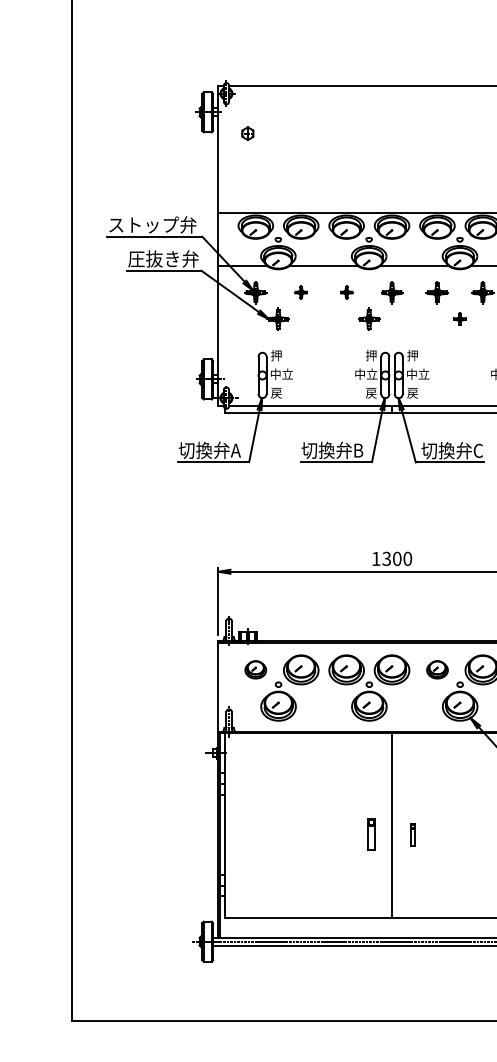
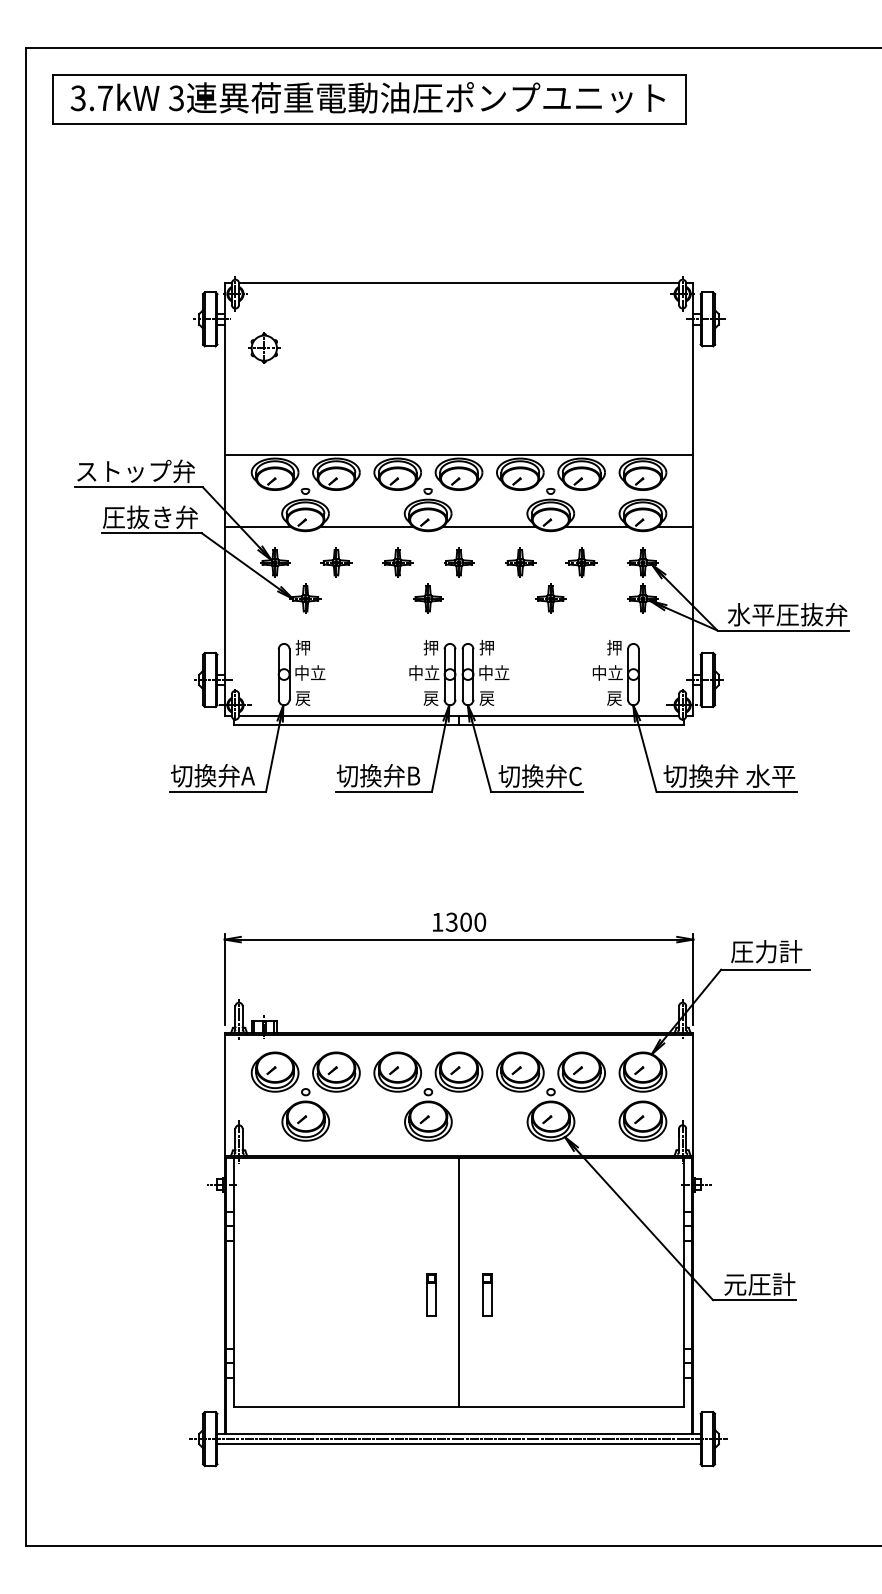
part: (247, 133) -> (264, 347), size x1.67
part: (301, 292) -> (336, 562), size x1.67
part: (346, 292) -> (397, 562), size x1.67
part: (459, 319) -> (550, 598), size x1.67
part: (255, 669) -> (274, 1071), size x1.67
part: (437, 669) -> (520, 1071), size x1.67
part: (413, 834) -> (487, 1294), size x1.43

